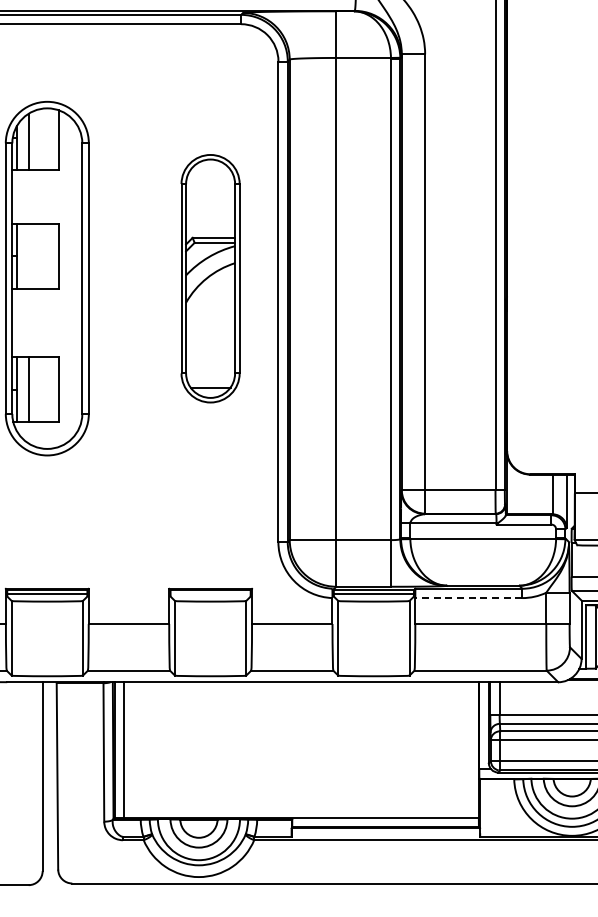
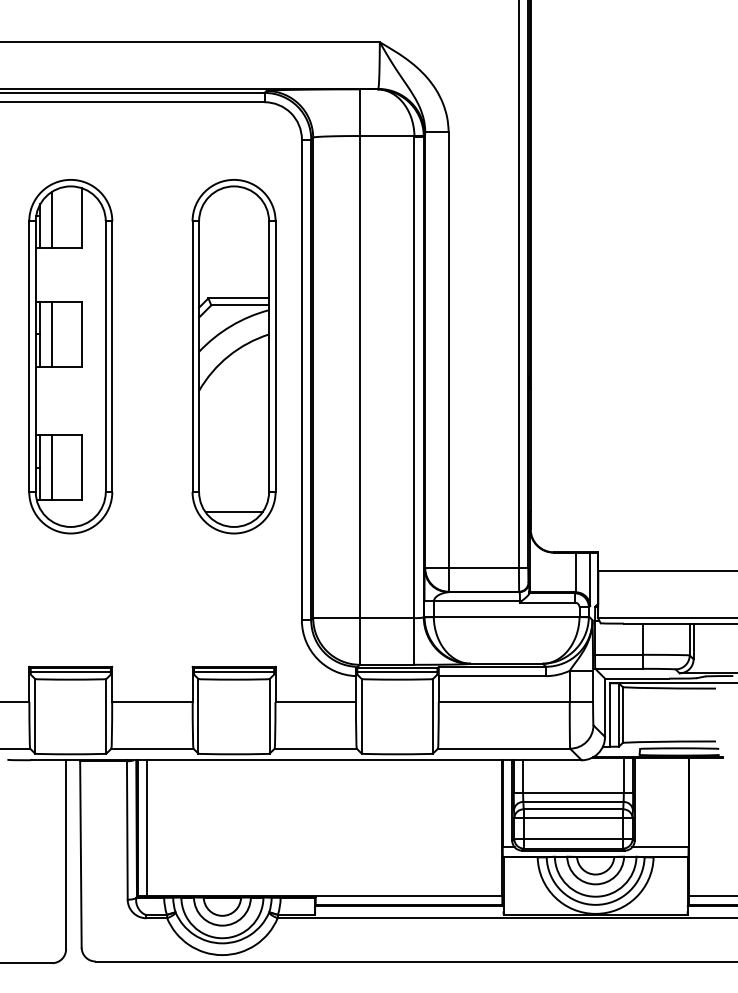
line: (29, 255) -> (52, 333), added
part: (210, 278) -> (233, 356), size x1.43
line: (211, 593) -> (234, 671), added
line: (469, 598) -> (492, 676), dashed -> solid

